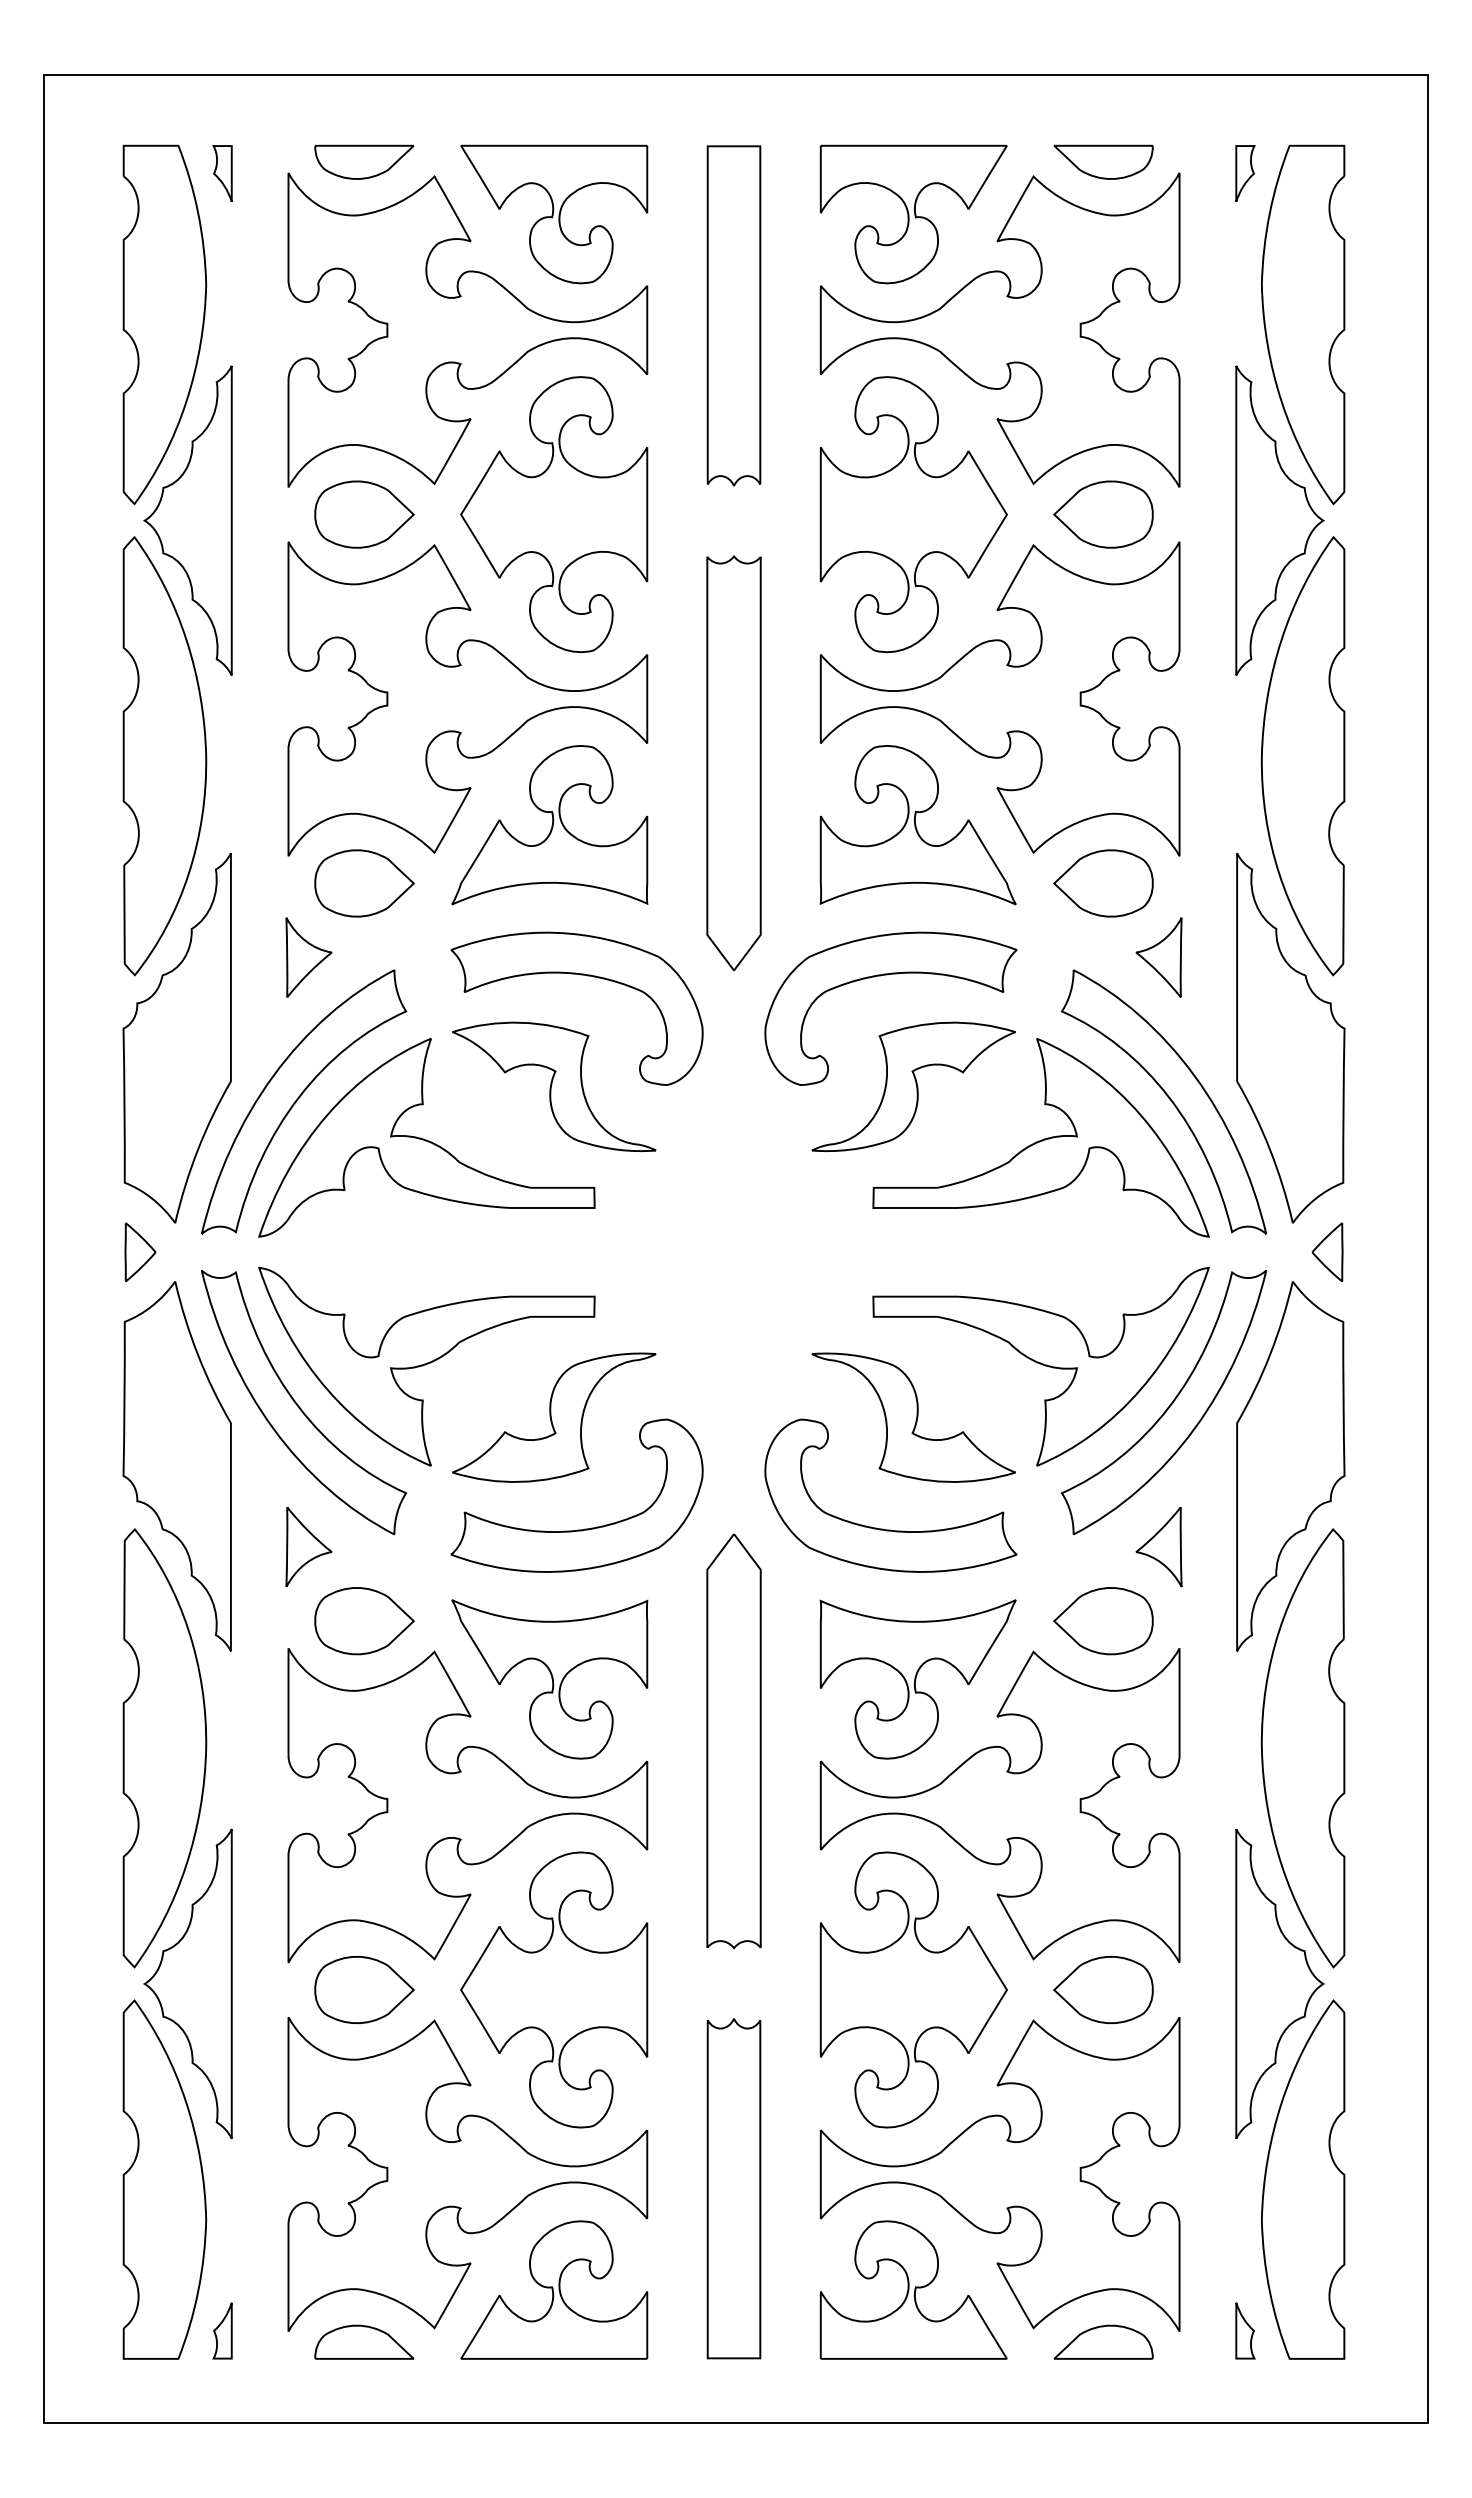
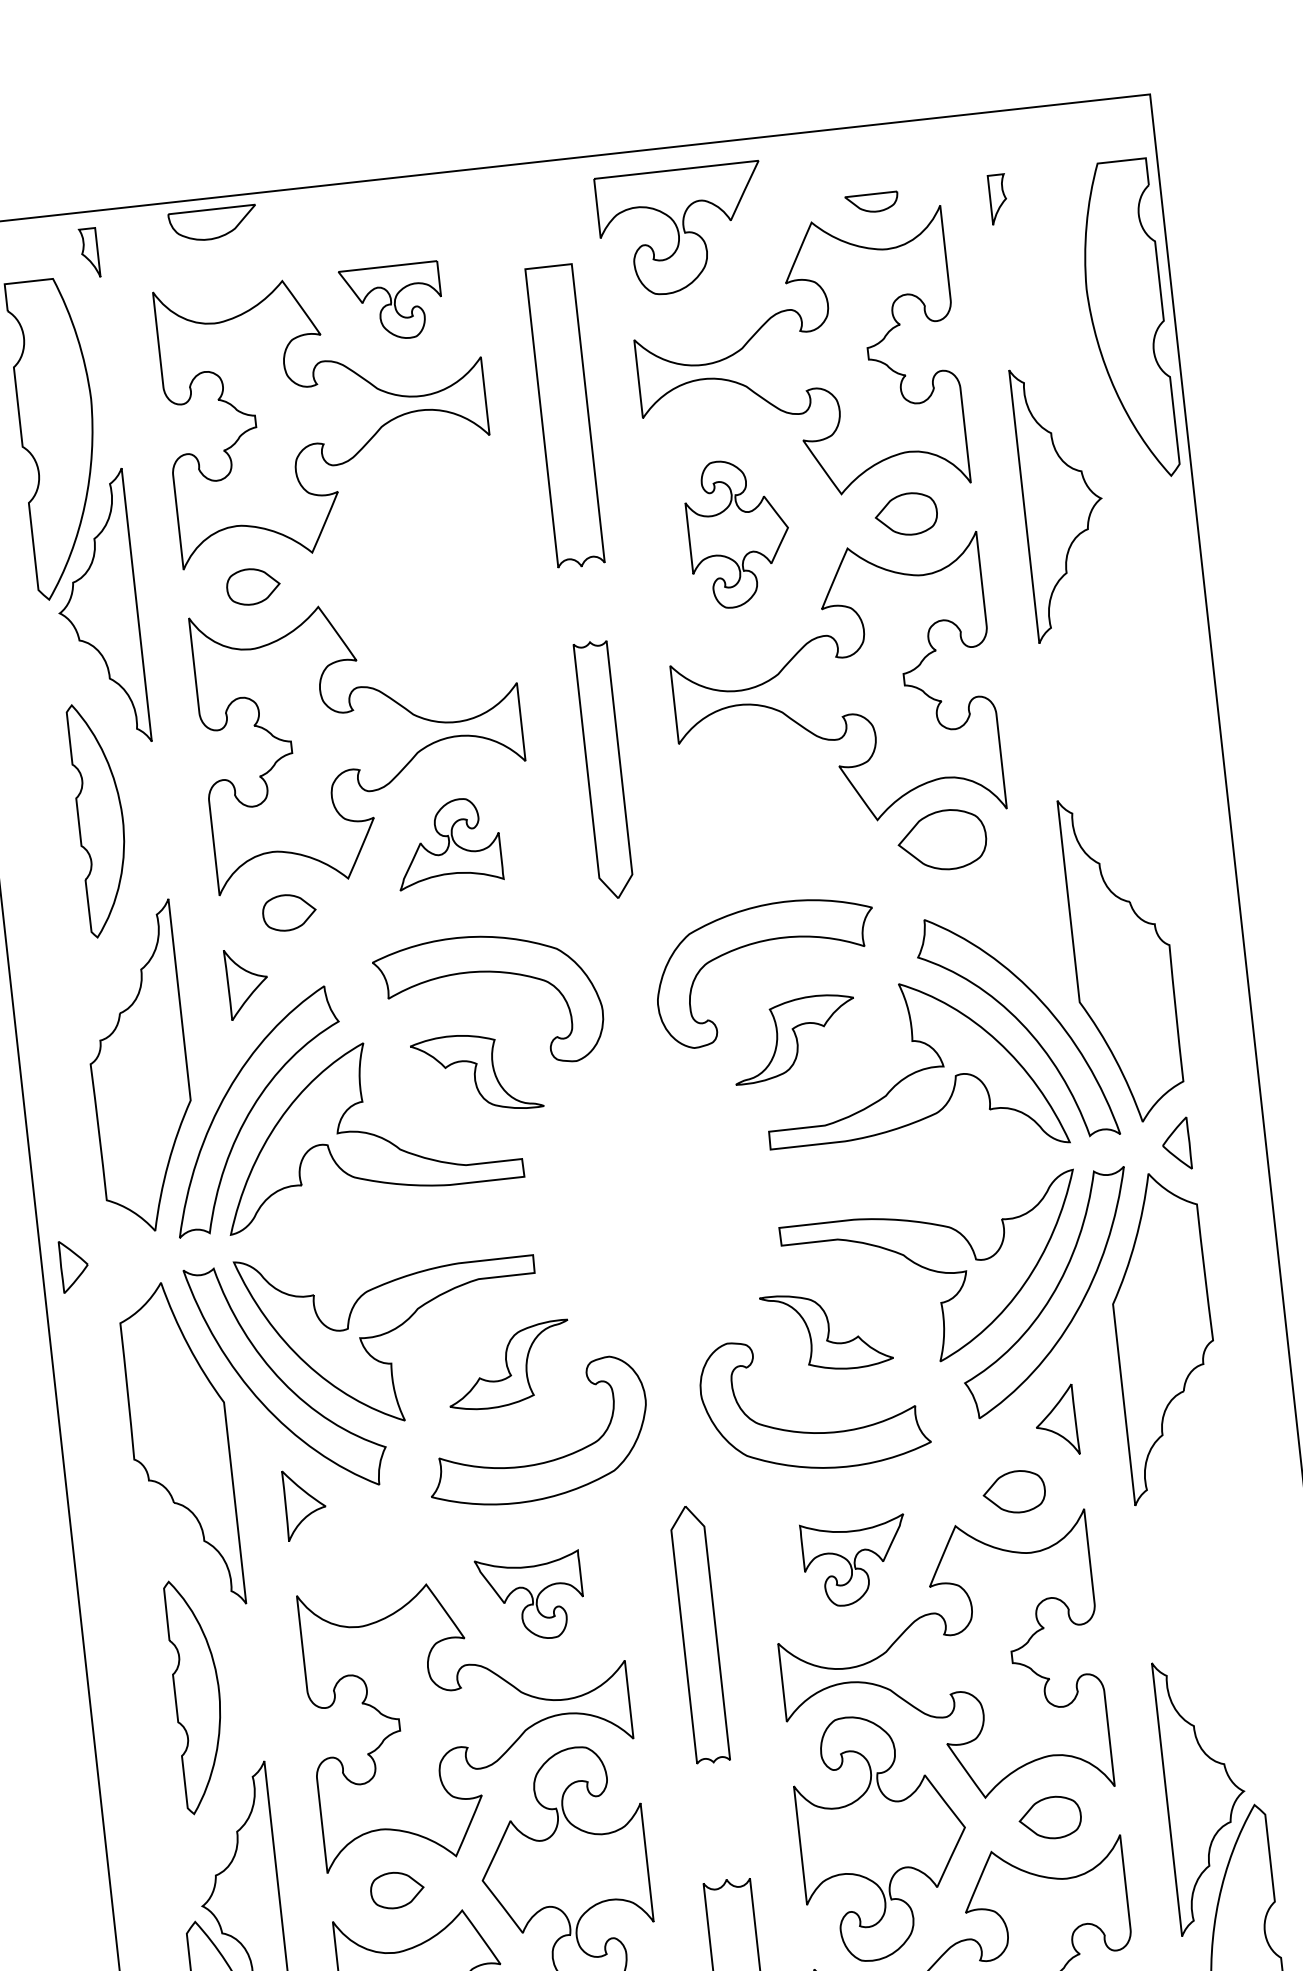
part: (364, 161) -> (213, 223), moved
part: (1103, 161) -> (871, 202), size x0.6
part: (222, 173) -> (89, 253), moved
part: (554, 214) -> (392, 302), size x0.6
part: (913, 214) -> (682, 230), moved
part: (733, 315) -> (564, 416), moved
part: (1303, 324) -> (1127, 320), moved
part: (364, 514) -> (253, 586), size x0.6
part: (554, 514) -> (421, 567), removed
part: (913, 514) -> (738, 532), size x0.6
part: (1103, 514) -> (906, 514), size x0.7
part: (164, 756) -> (100, 819), size x0.6
part: (1302, 756) -> (1105, 708), removed
part: (733, 762) -> (603, 769), size x0.7
part: (549, 825) -> (447, 843), size x0.6
part: (917, 825) -> (772, 807), removed
part: (364, 883) -> (289, 912), size x0.6
part: (1158, 957) -> (998, 900), removed
part: (554, 1086) -> (477, 1073), size x0.7
part: (913, 1086) -> (794, 1038), size x0.7
part: (140, 1252) -> (74, 1266), moved
part: (554, 1417) -> (509, 1365), size x0.7
part: (913, 1417) -> (826, 1330), size x0.7
part: (364, 1621) -> (361, 1564), removed
part: (1103, 1621) -> (1014, 1492), size x0.7
part: (549, 1679) -> (530, 1597), size x0.6
part: (917, 1679) -> (855, 1561), size x0.6
part: (733, 1741) -> (699, 1634), size x0.7
part: (164, 1748) -> (197, 1696), size x0.6
part: (1302, 1748) -> (1202, 1585), removed
part: (364, 1989) -> (397, 1889), size x0.6
part: (1103, 1989) -> (1050, 1817), size x0.7

